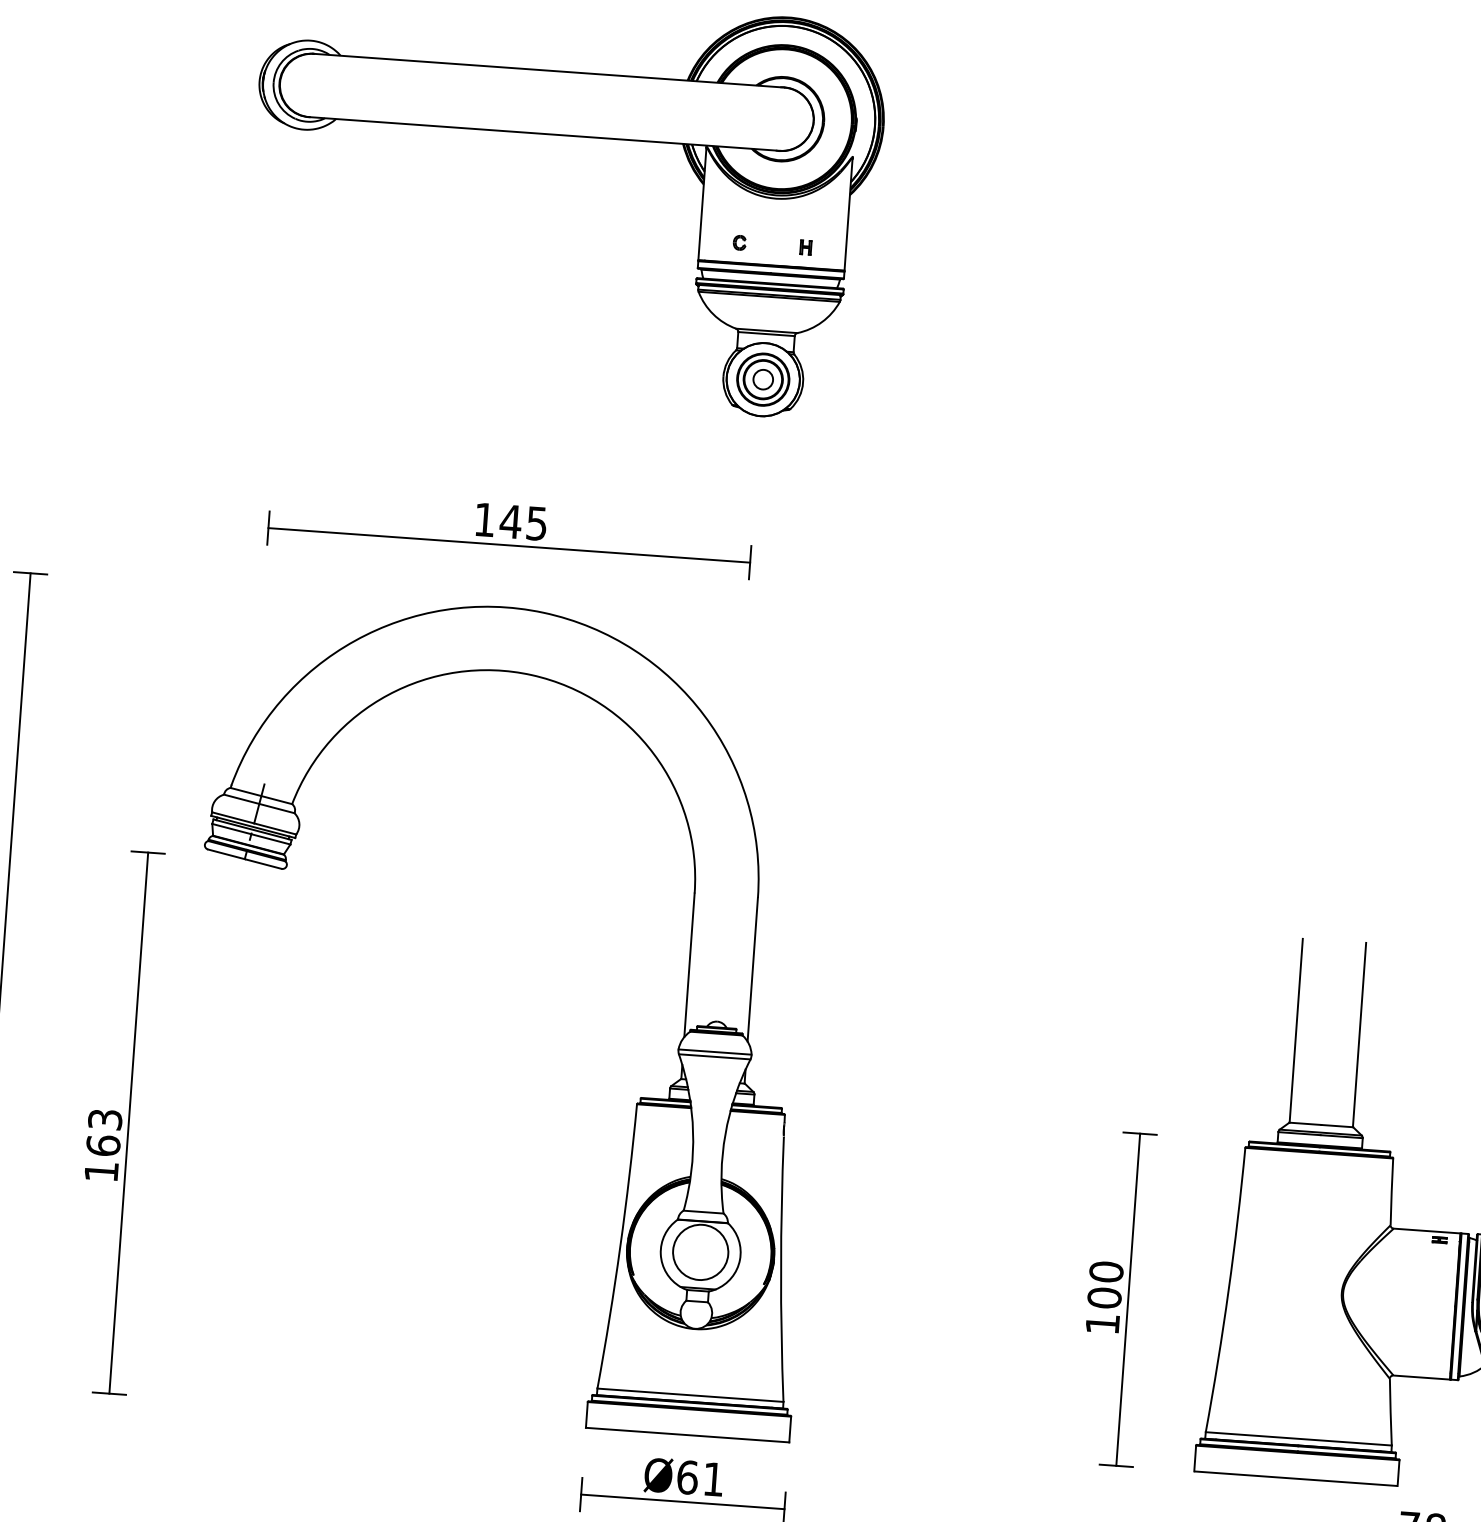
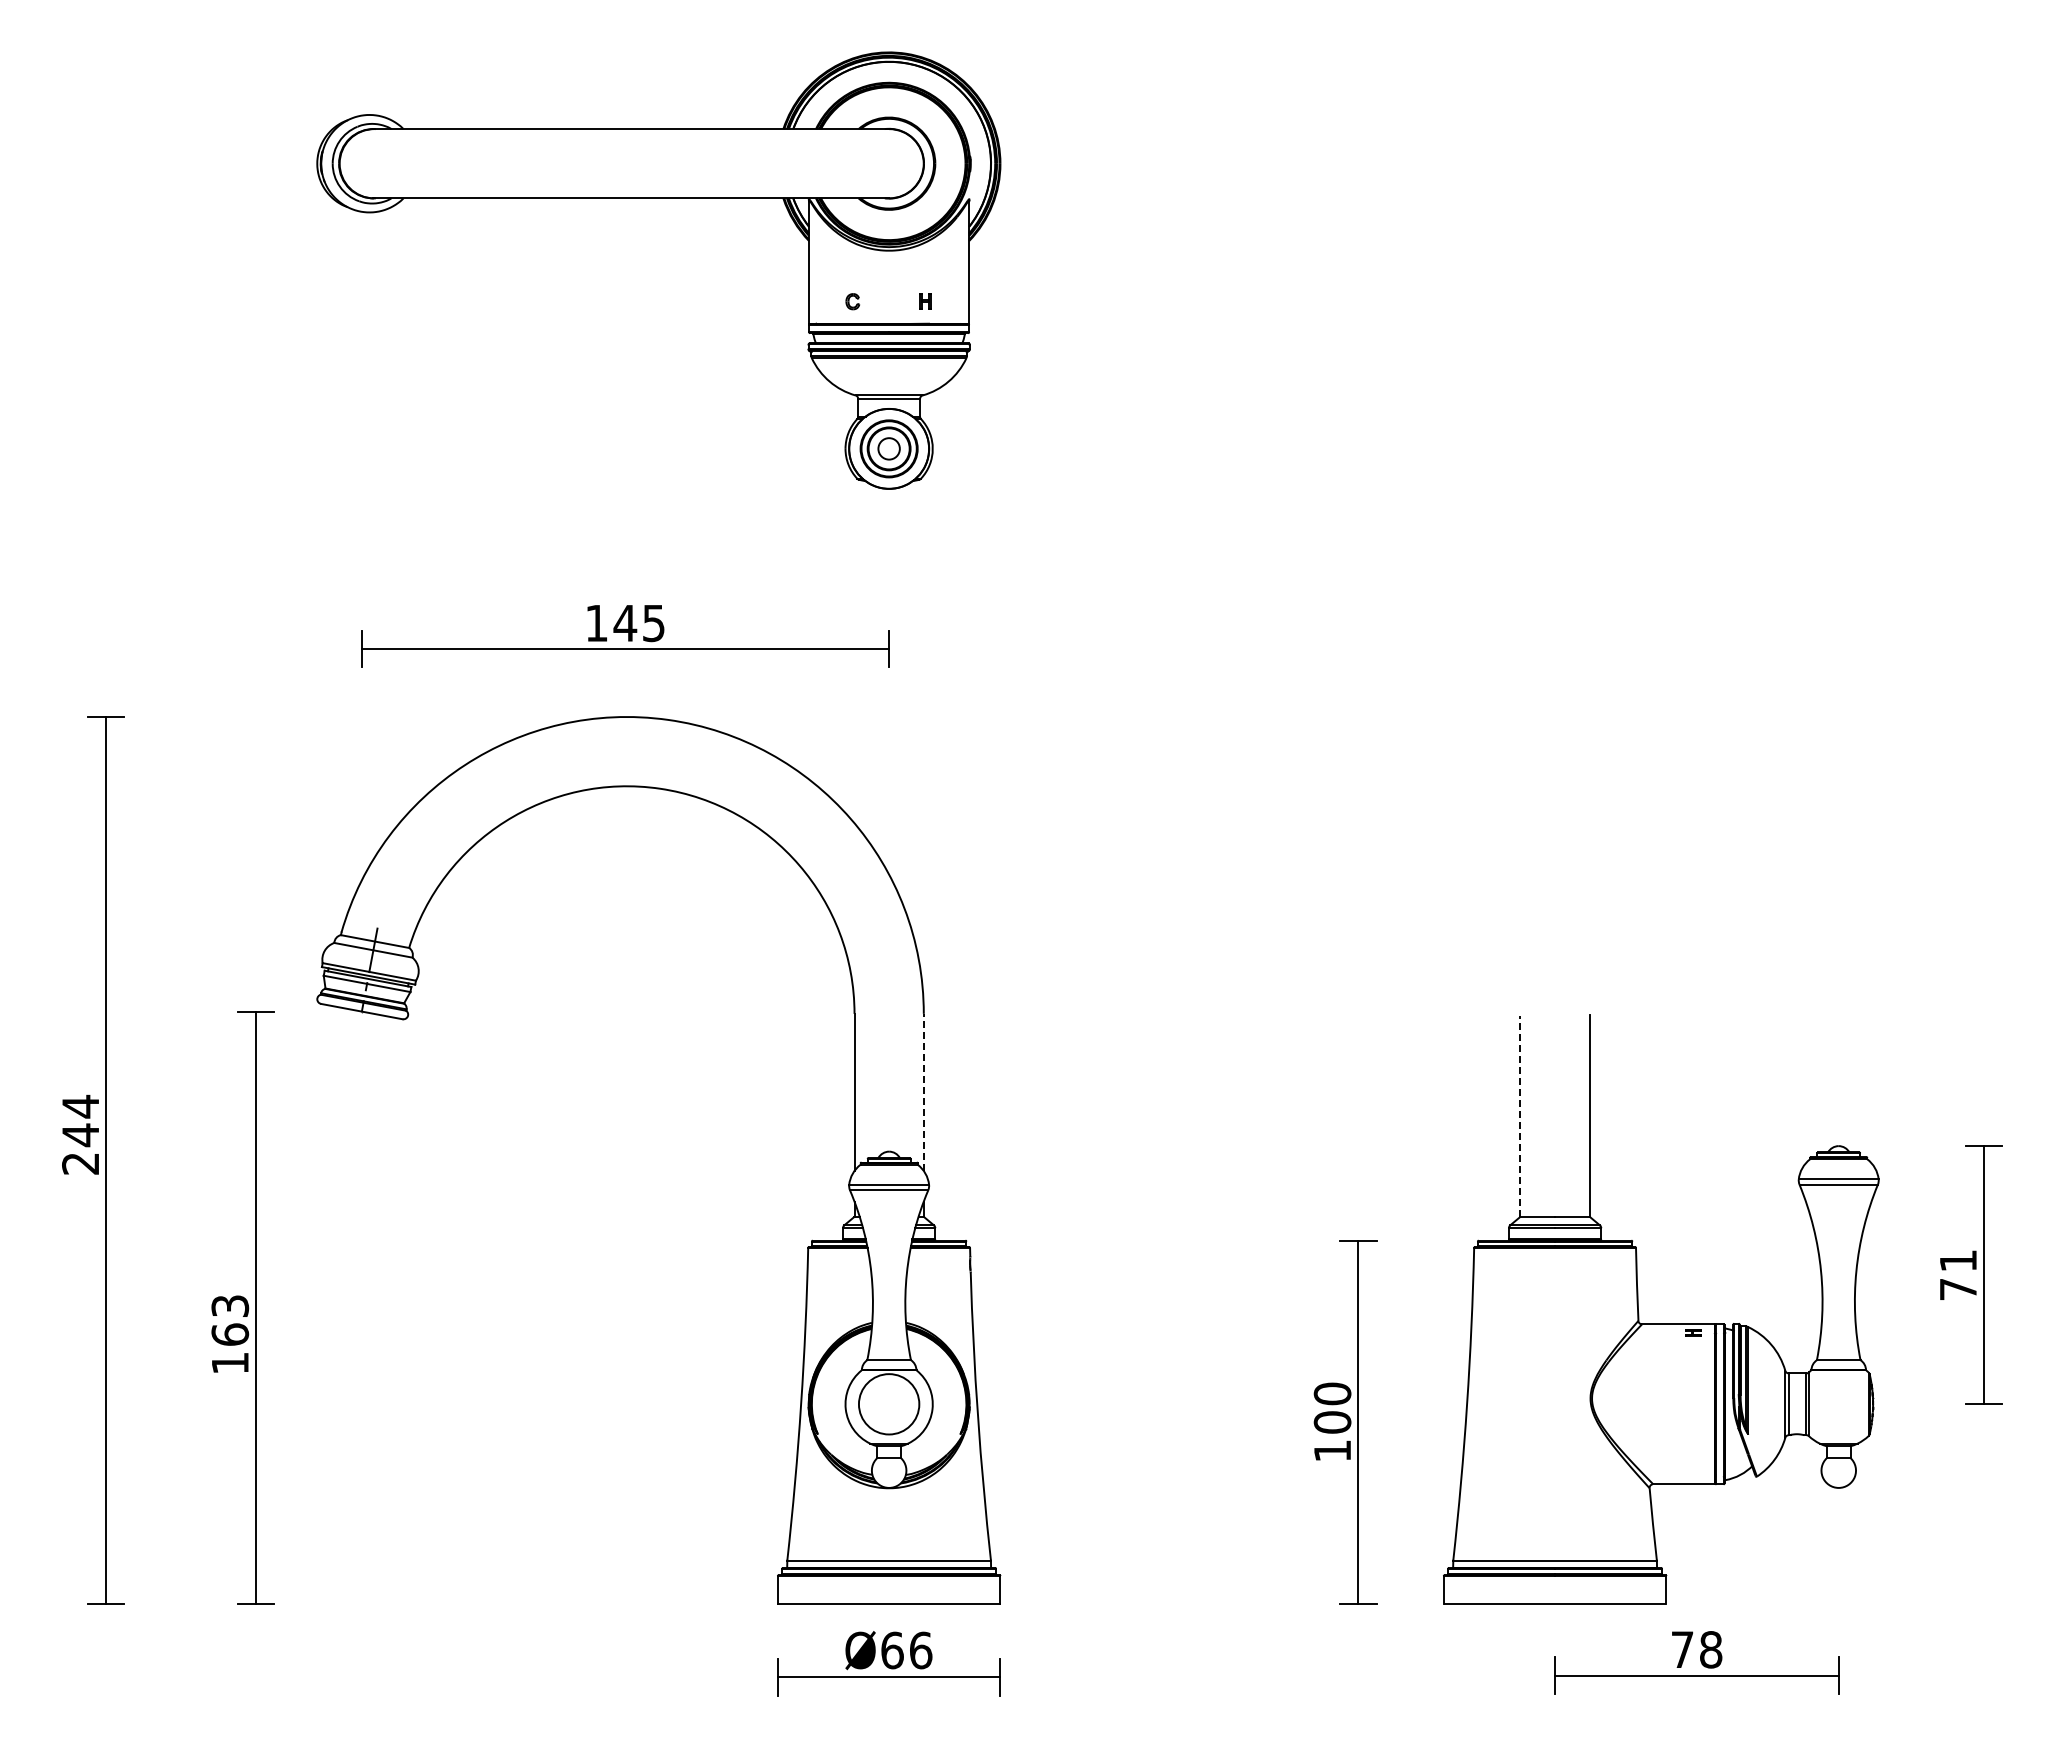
line: (752, 969) -> (923, 1092), solid -> dashed
line: (1296, 1030) -> (1520, 1116), solid -> dashed
text: (714, 1479) -> (921, 1650), Ø61 -> Ø66

